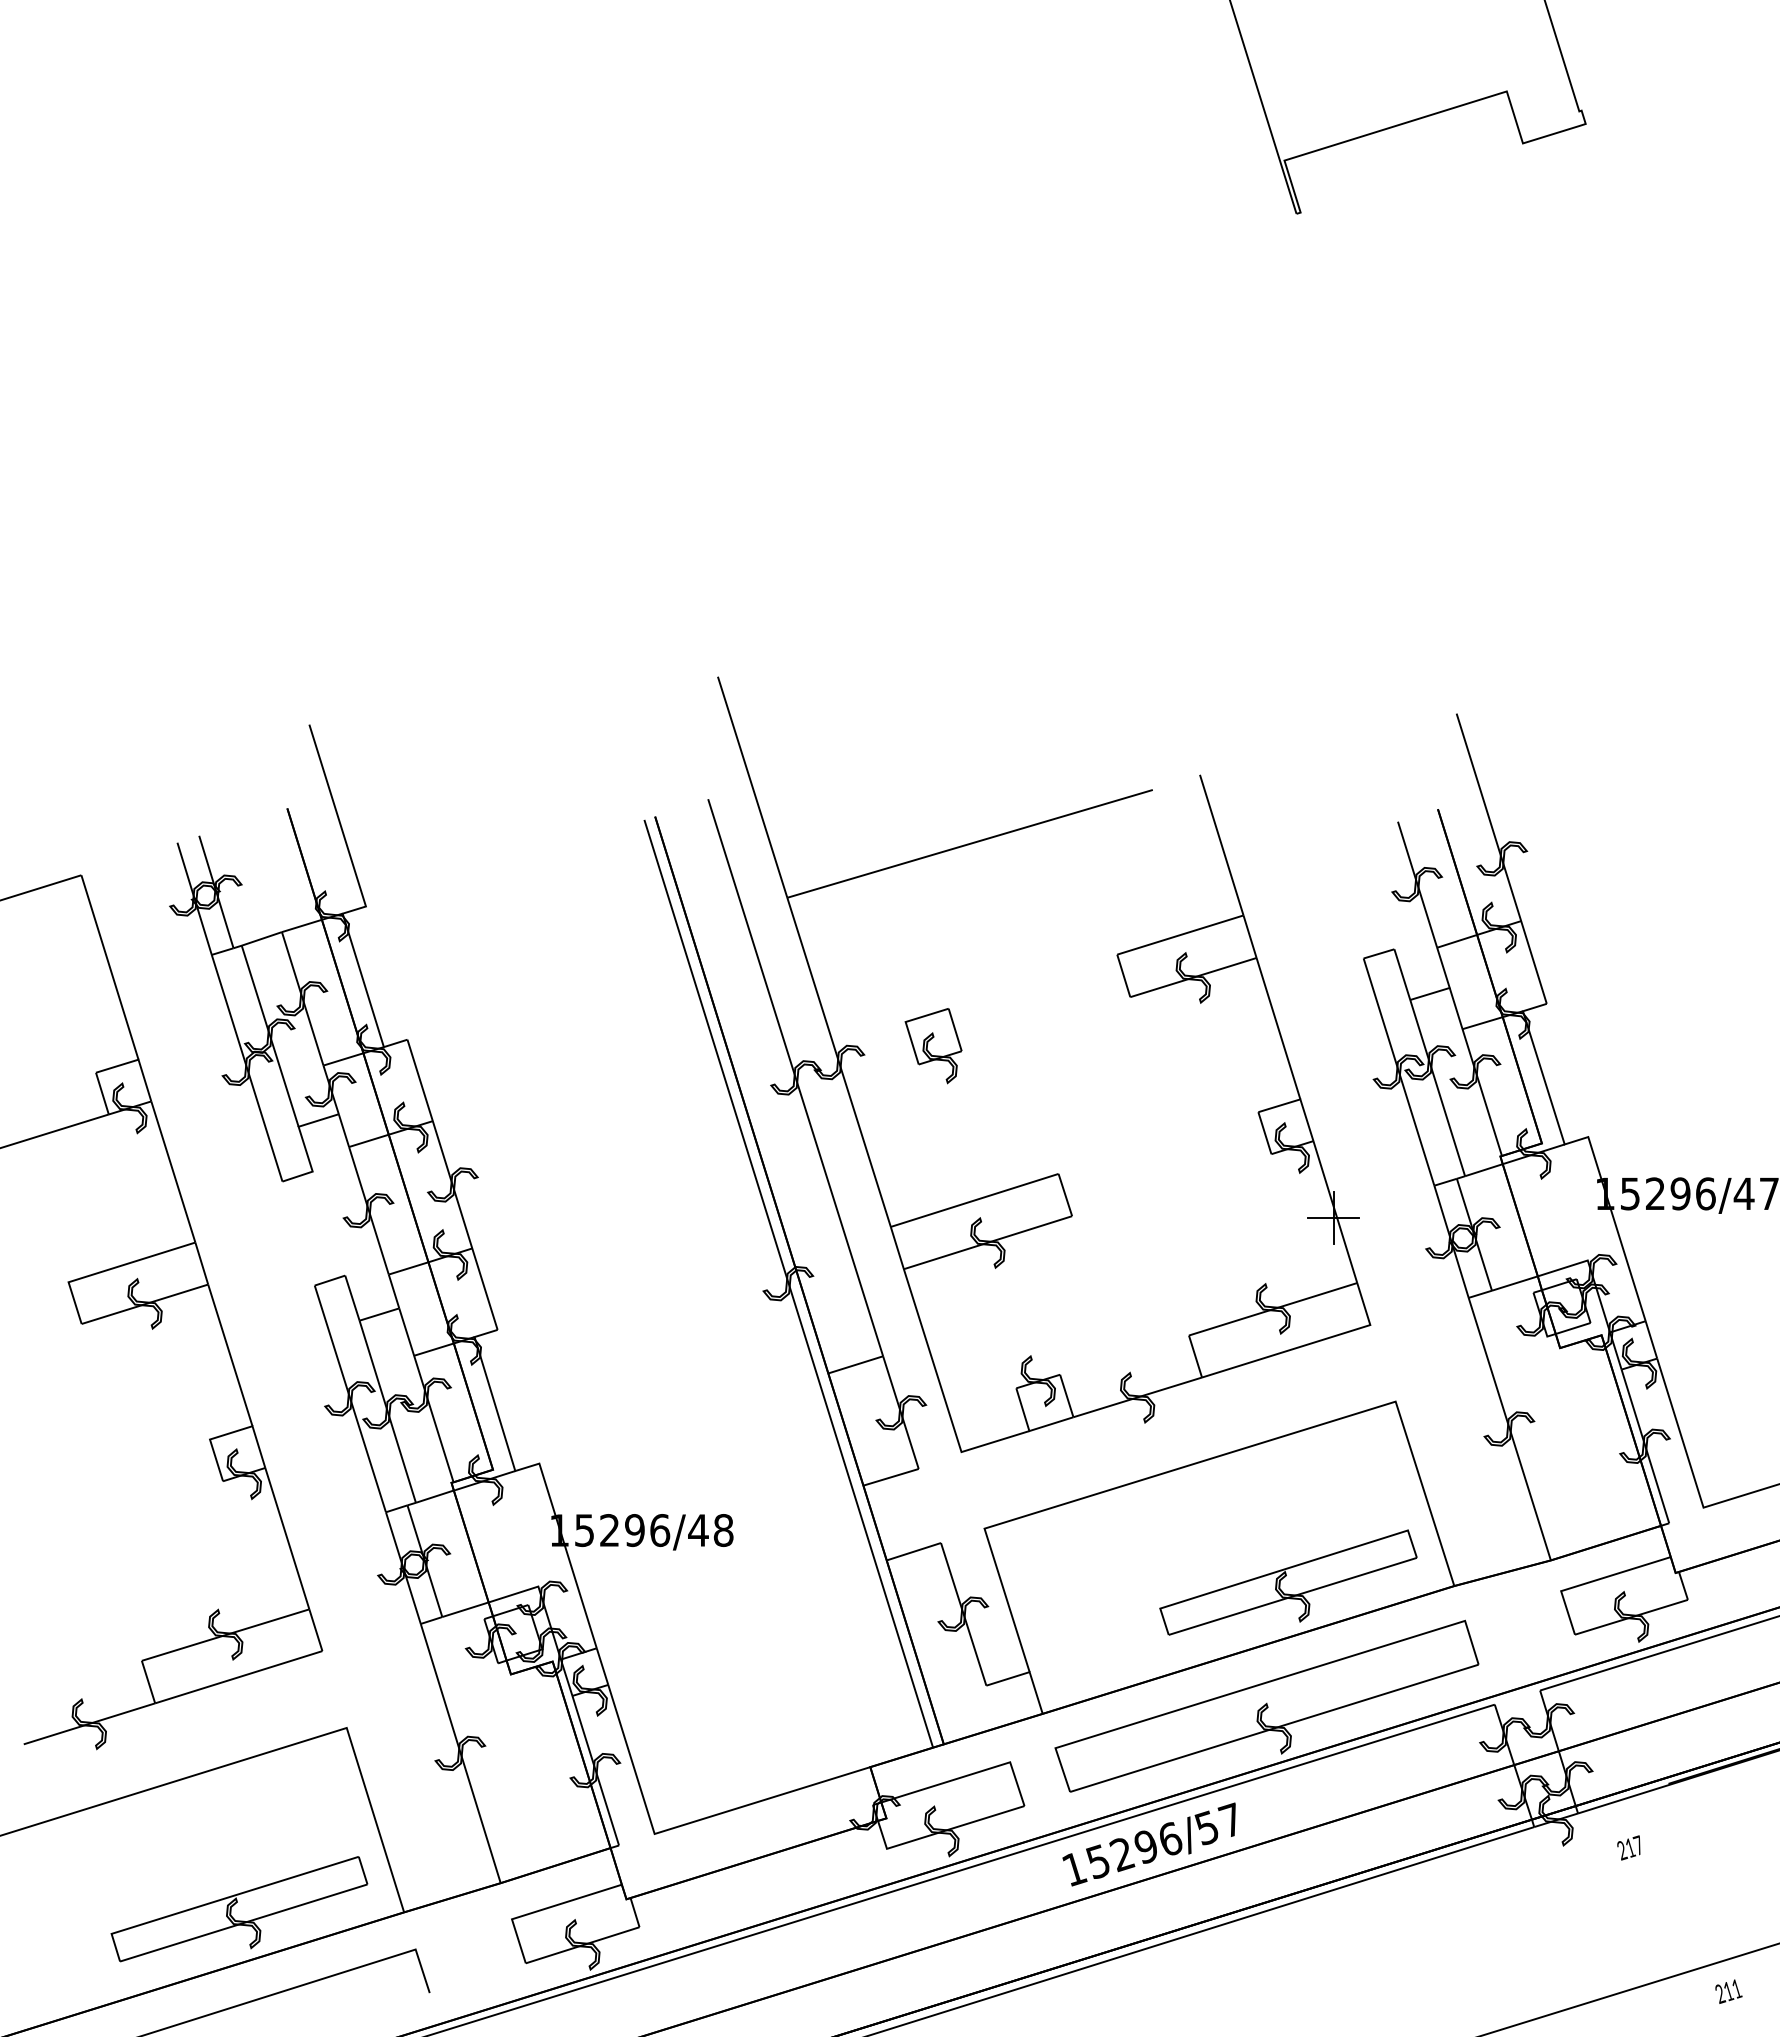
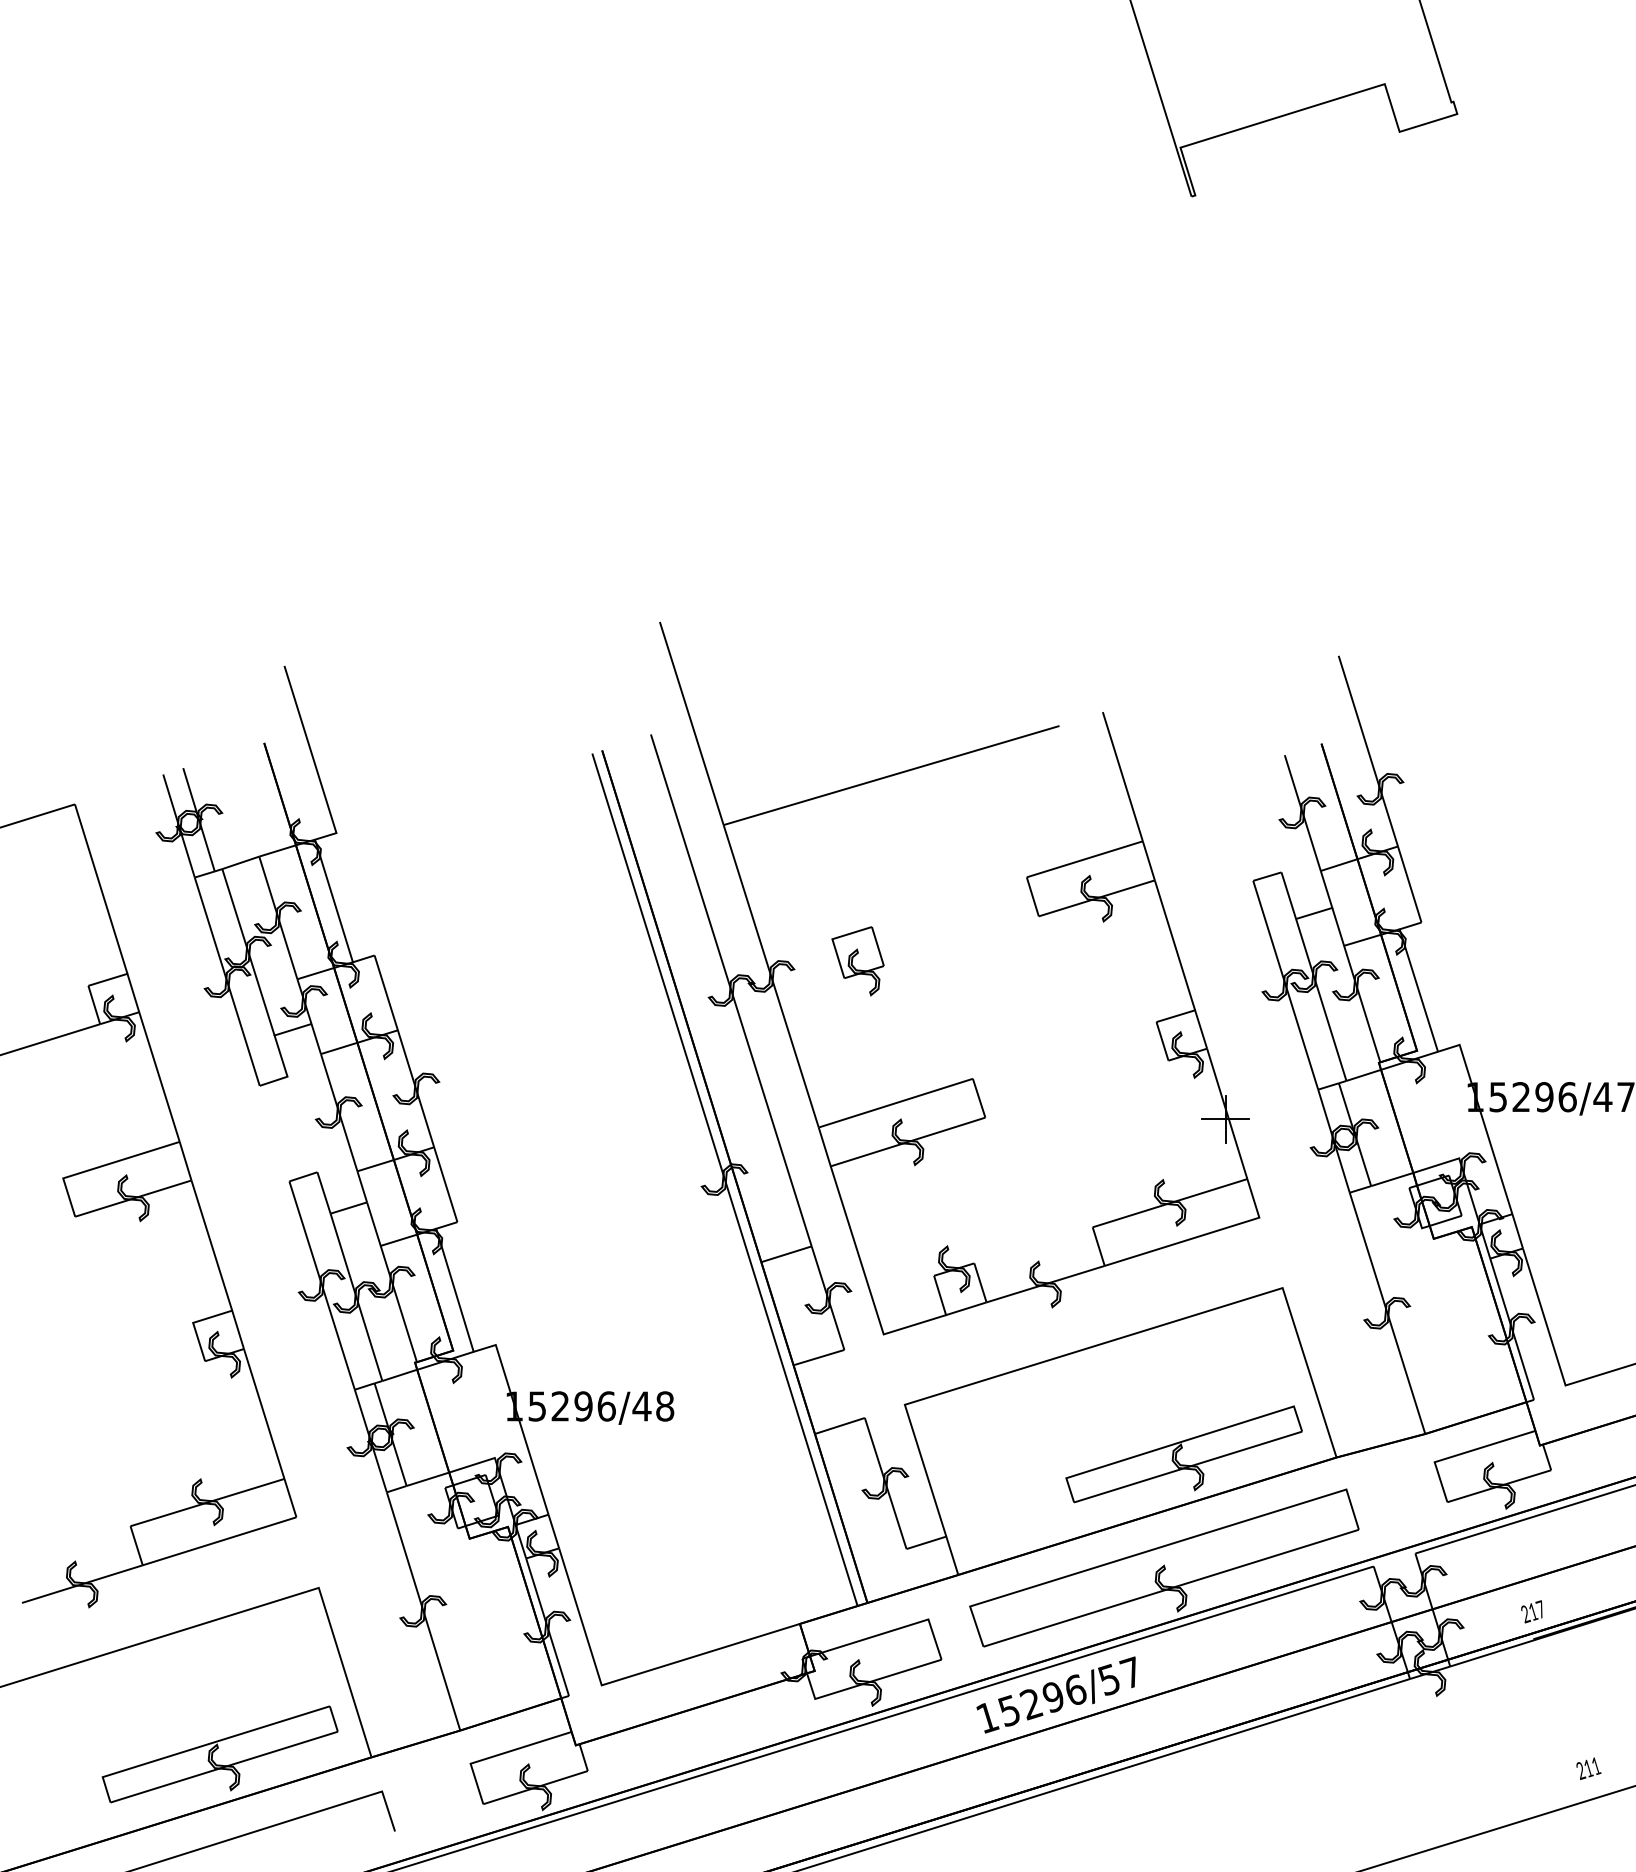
text: (1628, 1847) -> (1531, 1611), moved
text: (1728, 1991) -> (1588, 1768), moved

